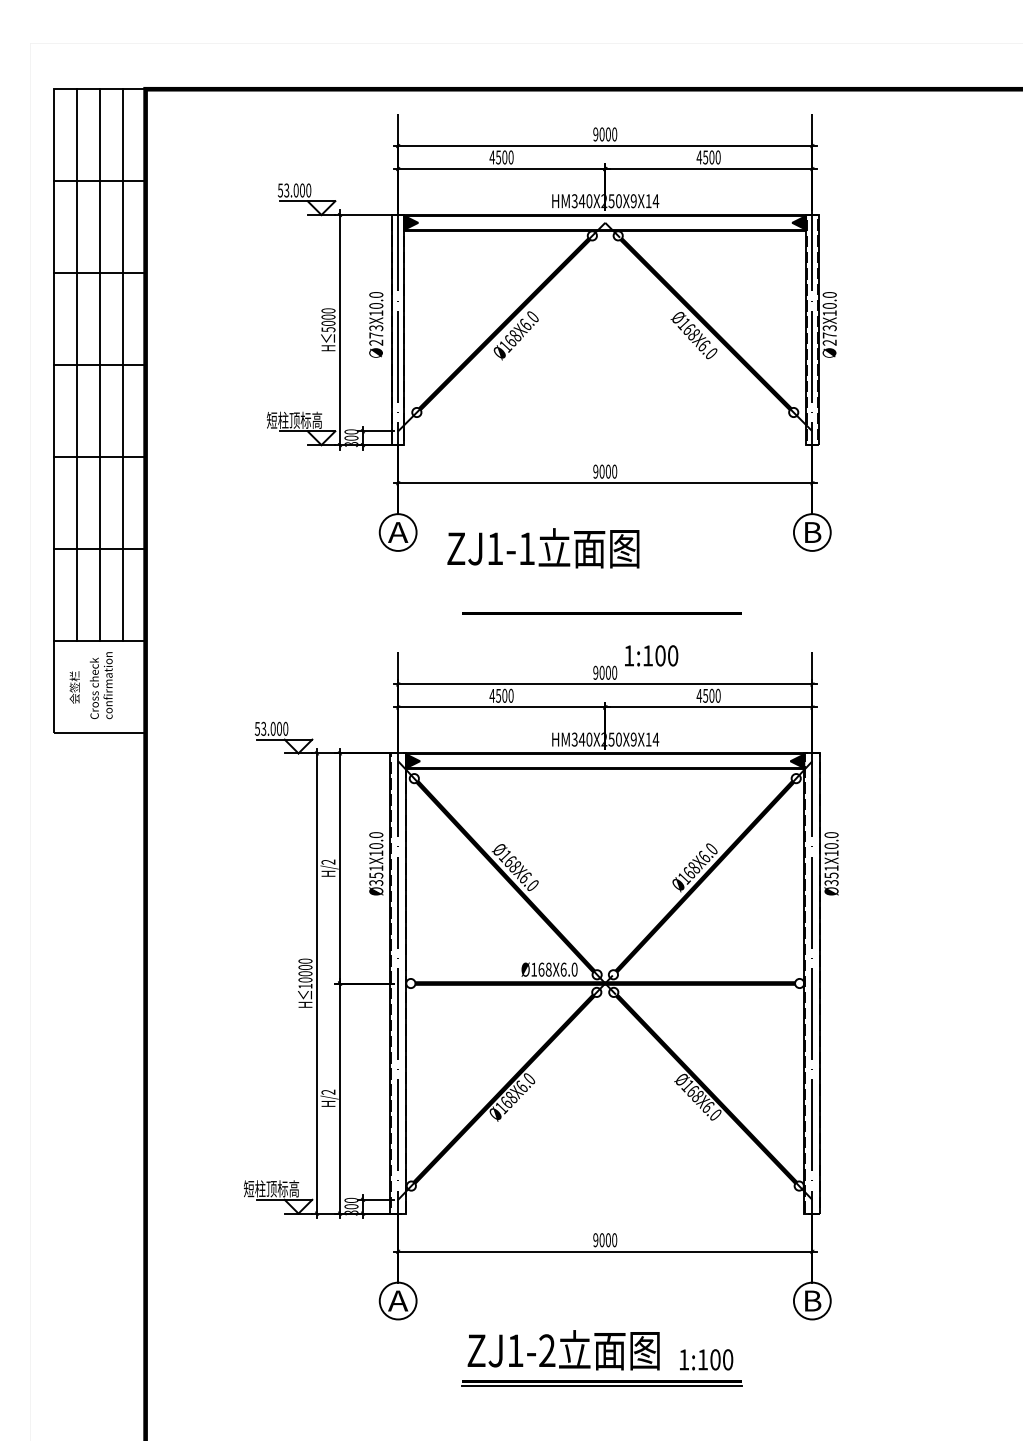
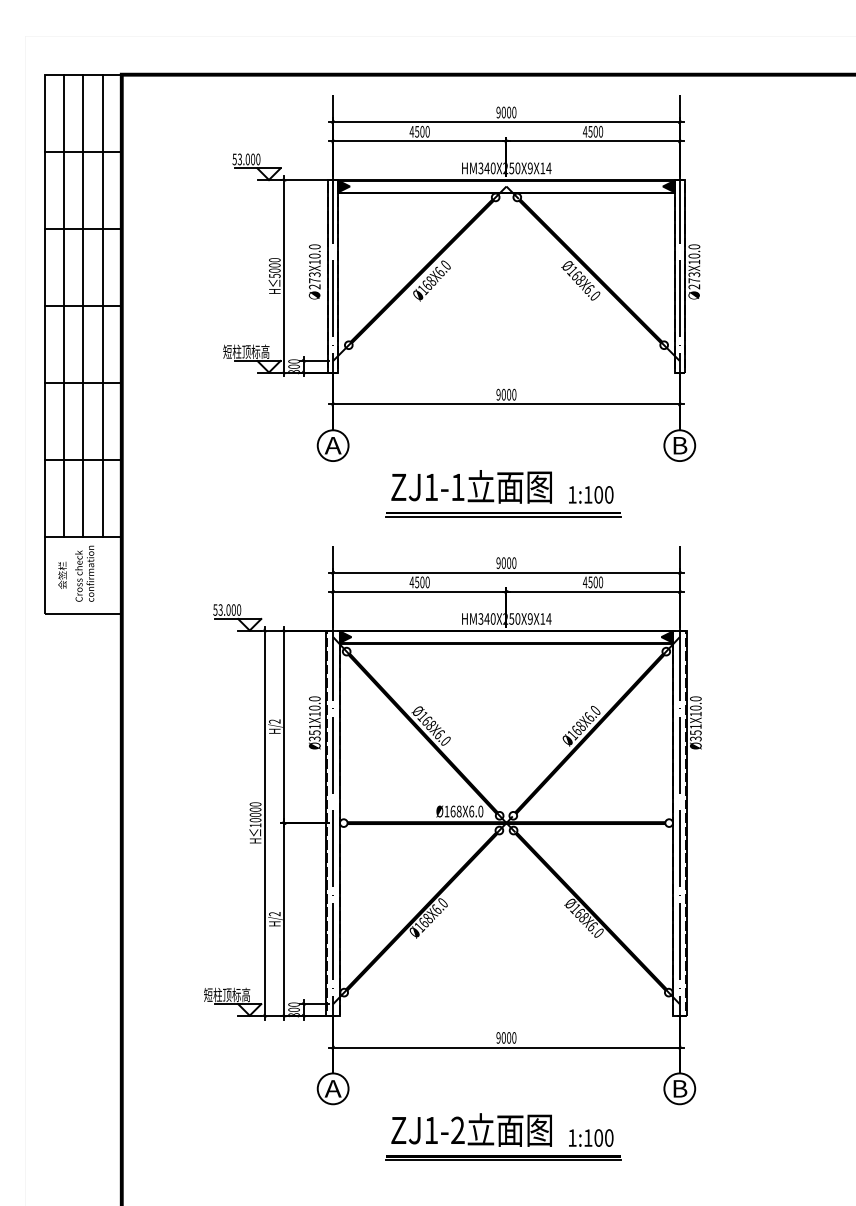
text: (543, 547) -> (471, 486), moved
line: (601, 618) -> (503, 517), added
text: (651, 655) -> (591, 494), moved

